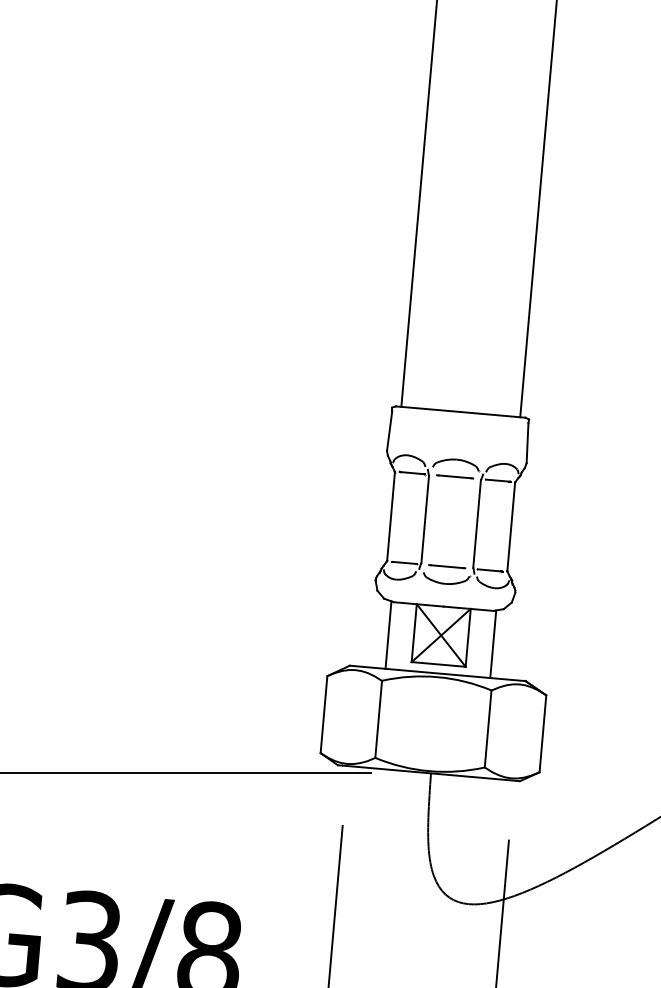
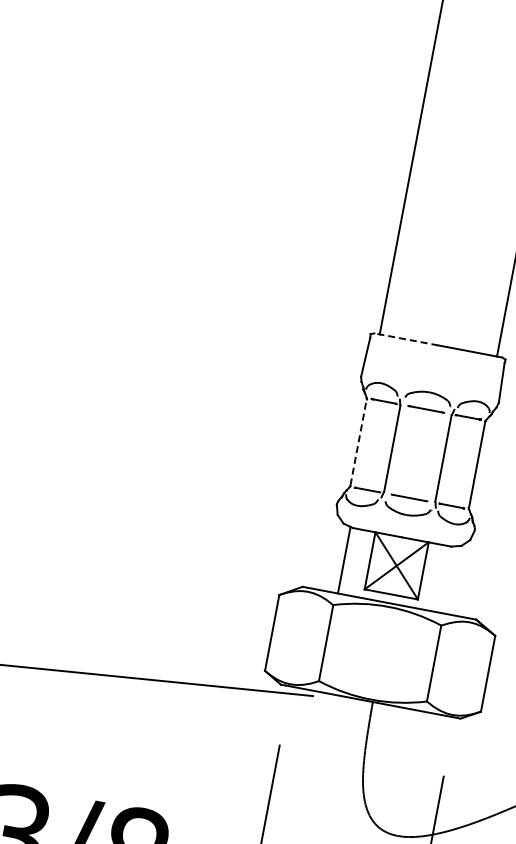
line: (428, 409) -> (406, 339), solid -> dashed
line: (391, 516) -> (359, 442), solid -> dashed
line: (493, 644) -> (447, 580), removed

